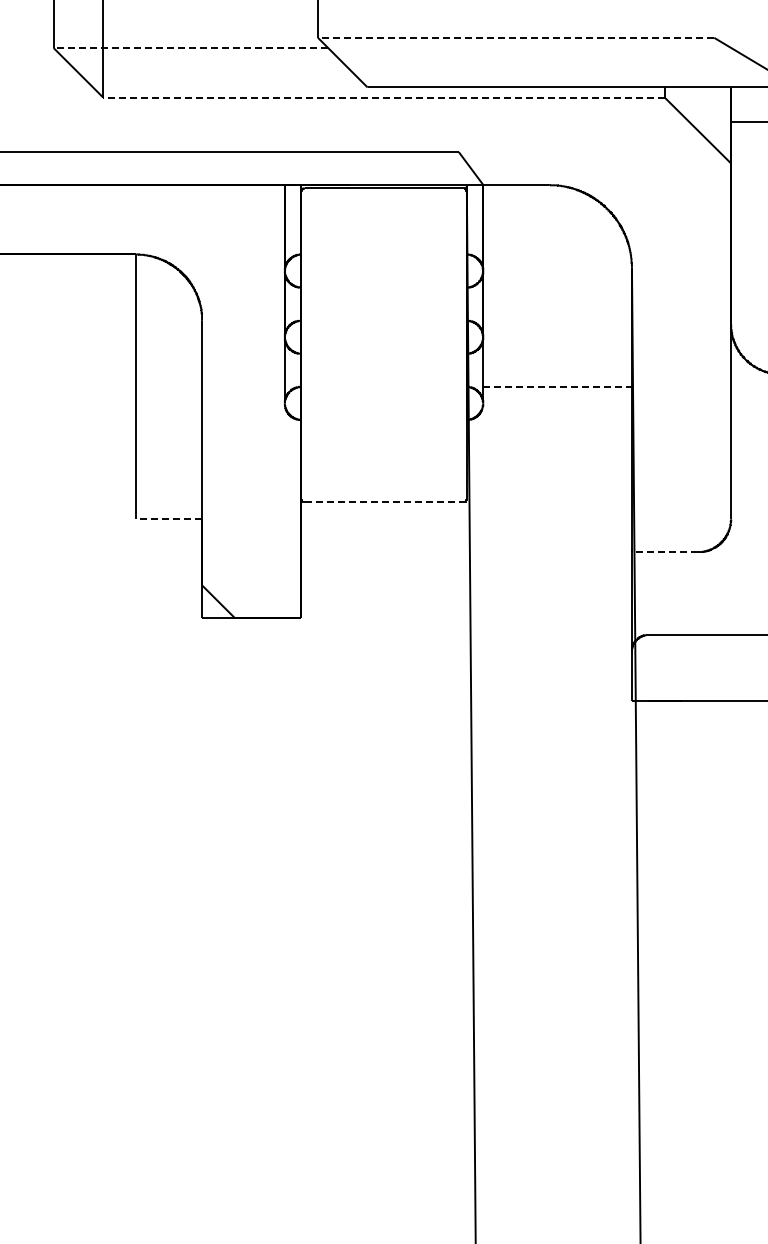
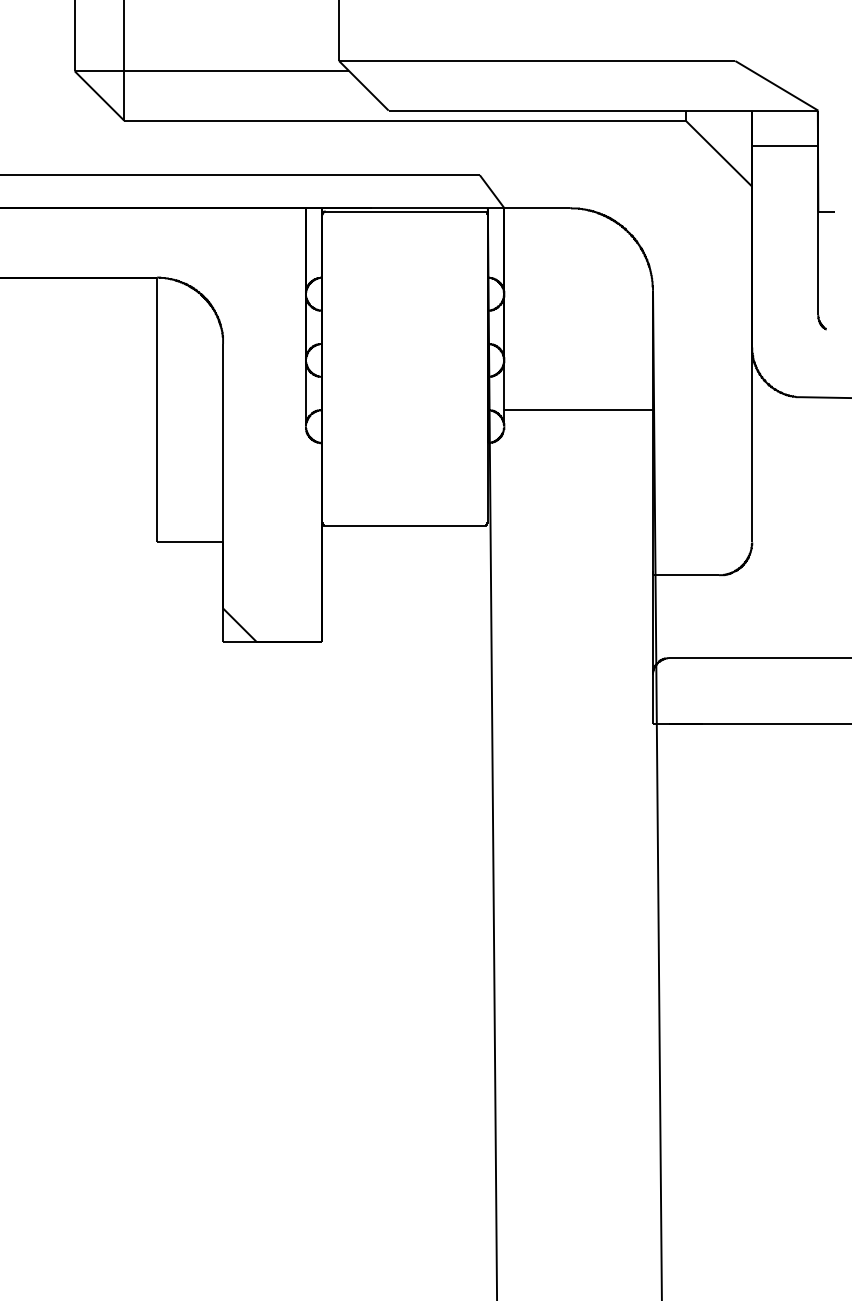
line: (515, 38) -> (536, 61), dashed -> solid
line: (190, 48) -> (211, 71), dashed -> solid
line: (384, 97) -> (405, 120), dashed -> solid
line: (558, 386) -> (579, 409), dashed -> solid
line: (384, 502) -> (405, 525), dashed -> solid
line: (169, 519) -> (190, 542), dashed -> solid
line: (665, 552) -> (686, 575), dashed -> solid

